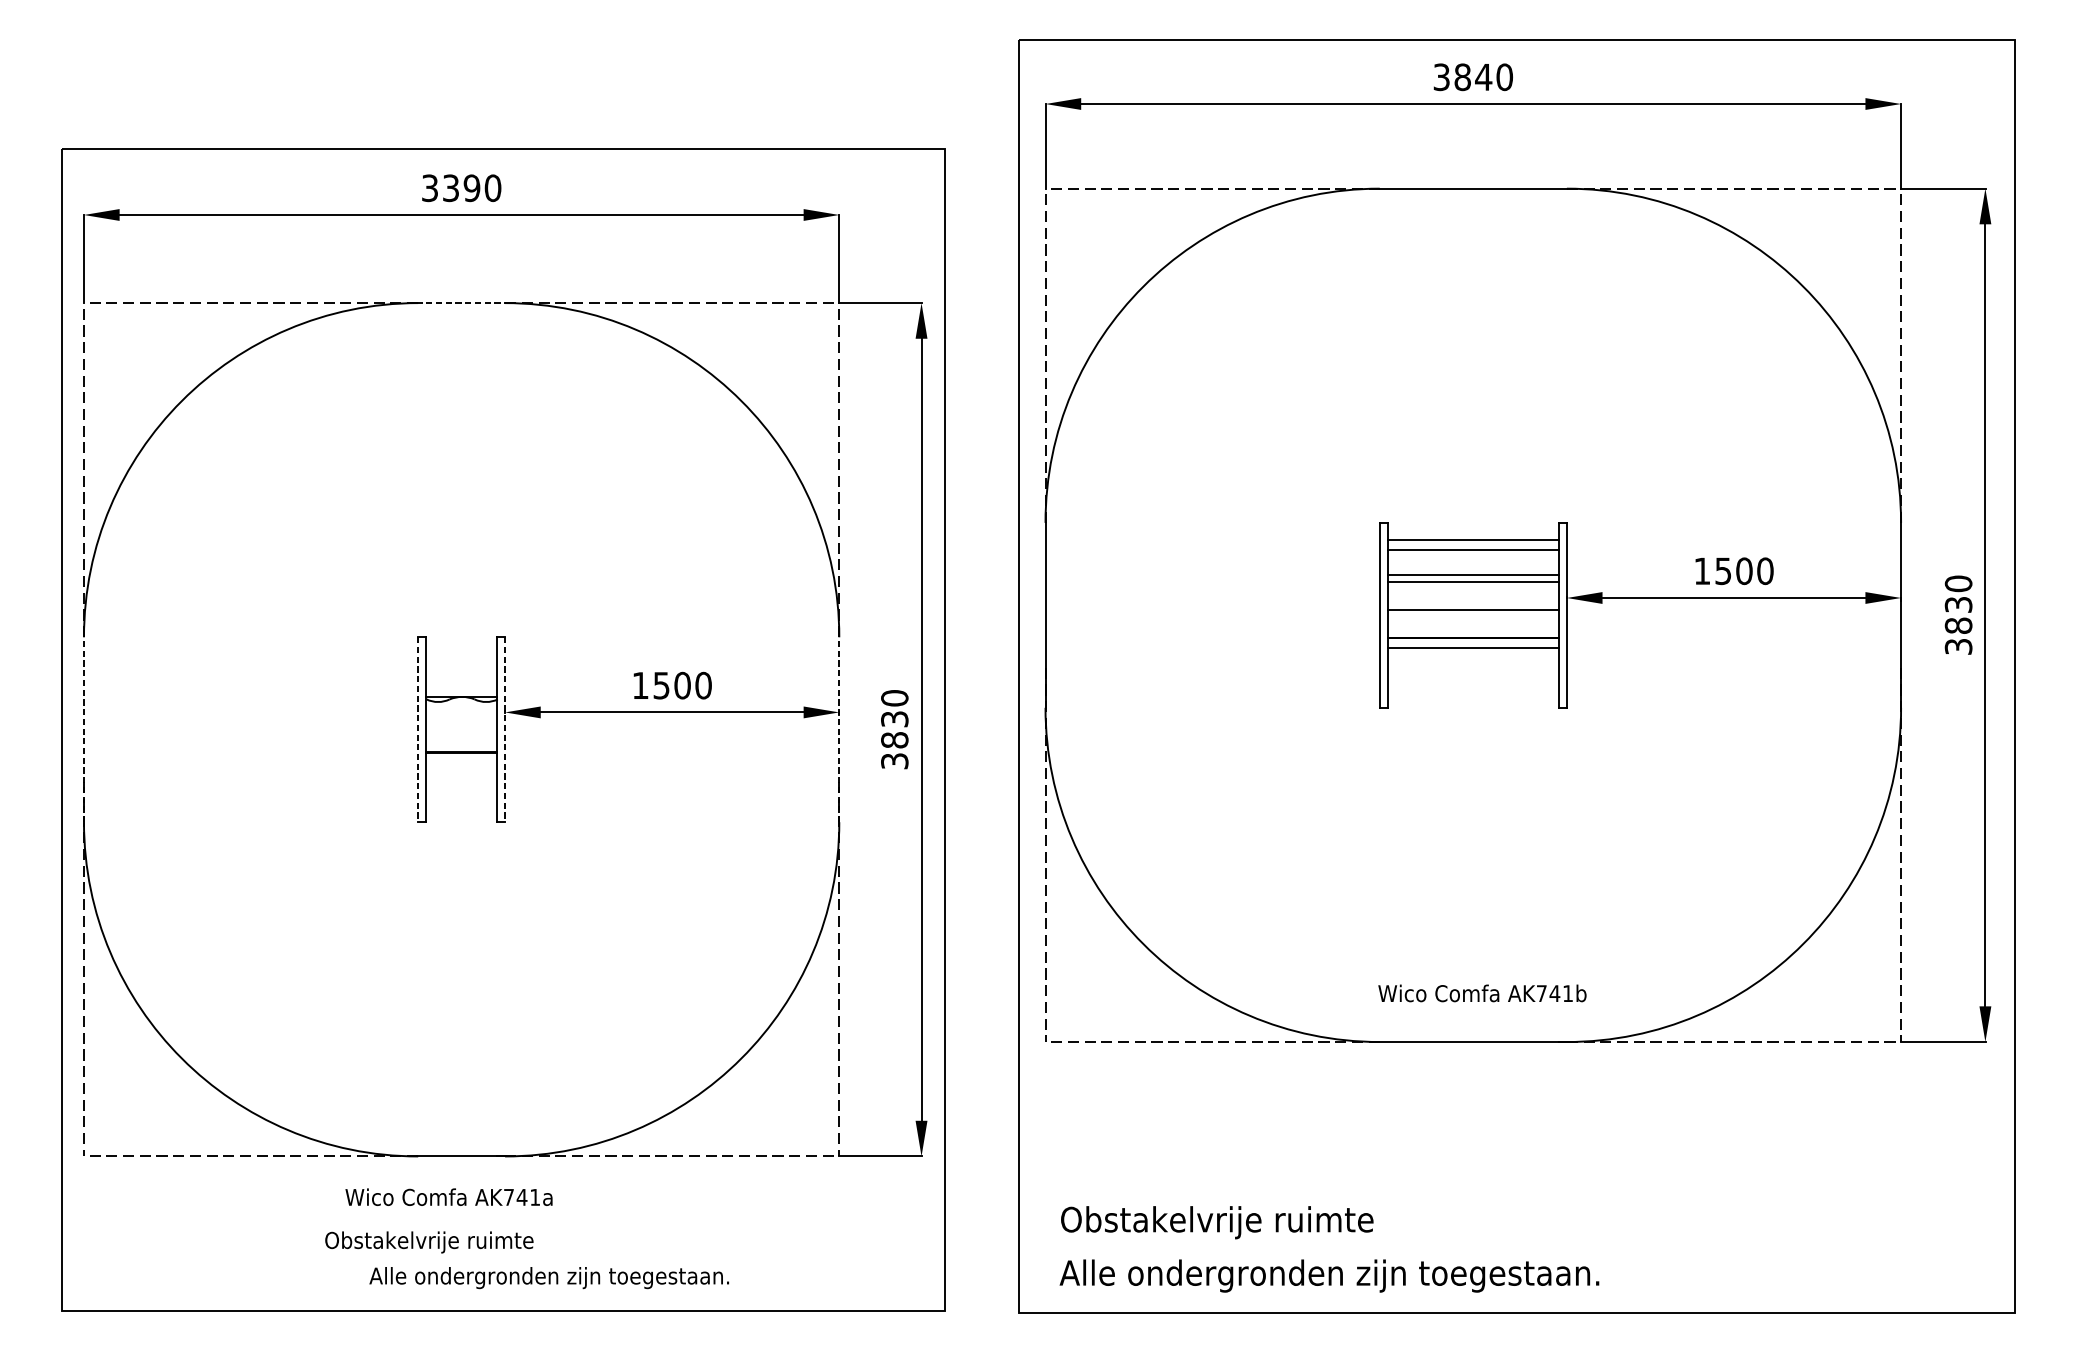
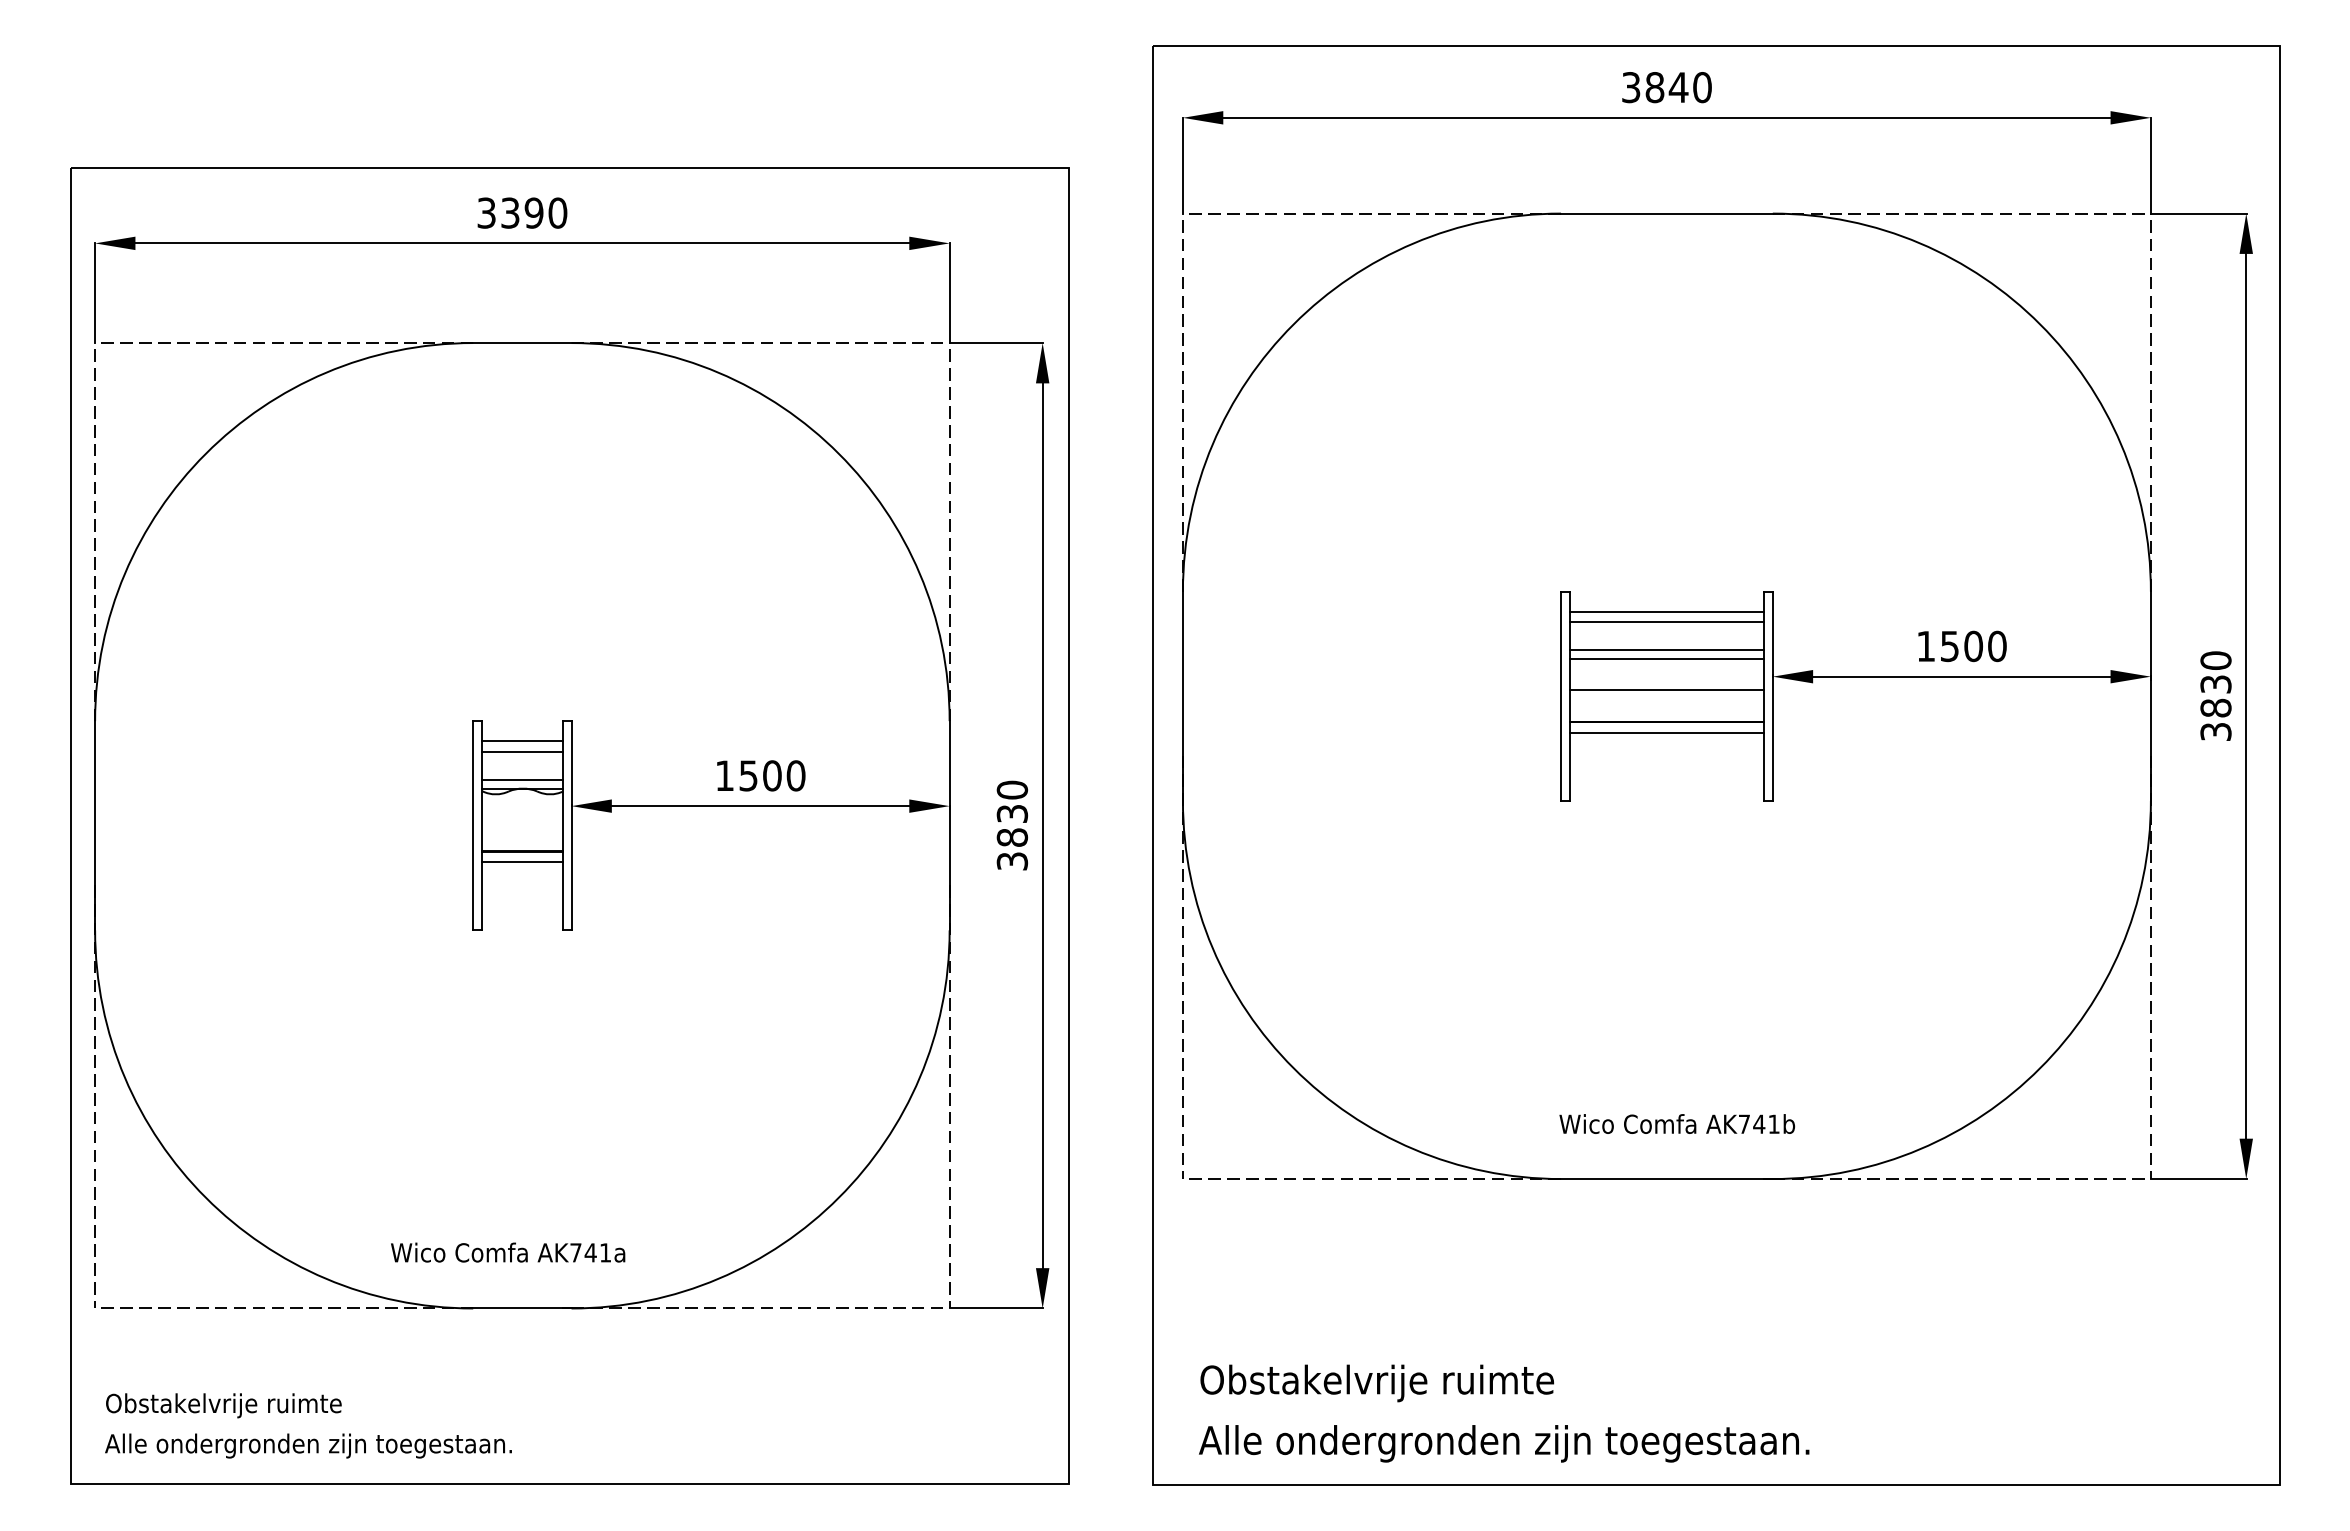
line: (461, 303) -> (522, 343), dashed -> solid
line: (461, 655) -> (522, 741), added
line: (461, 664) -> (522, 751), added
line: (461, 688) -> (522, 779), added
line: (84, 729) -> (95, 825), dashed -> solid
line: (418, 729) -> (473, 825), dashed -> solid
line: (505, 729) -> (571, 825), dashed -> solid
line: (839, 729) -> (949, 825), dashed -> solid
line: (461, 762) -> (522, 862), added
text: (449, 1197) -> (508, 1252), moved
text: (429, 1242) -> (223, 1405), moved
text: (549, 1277) -> (308, 1445), moved

